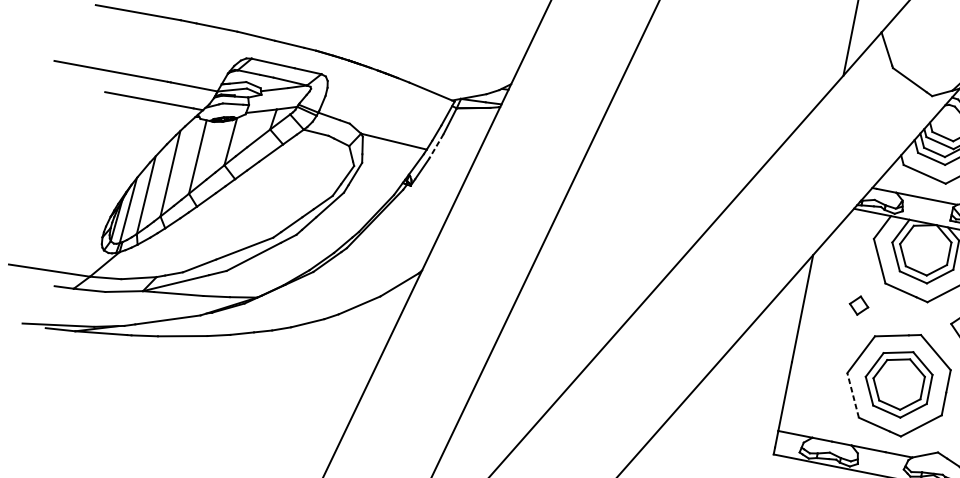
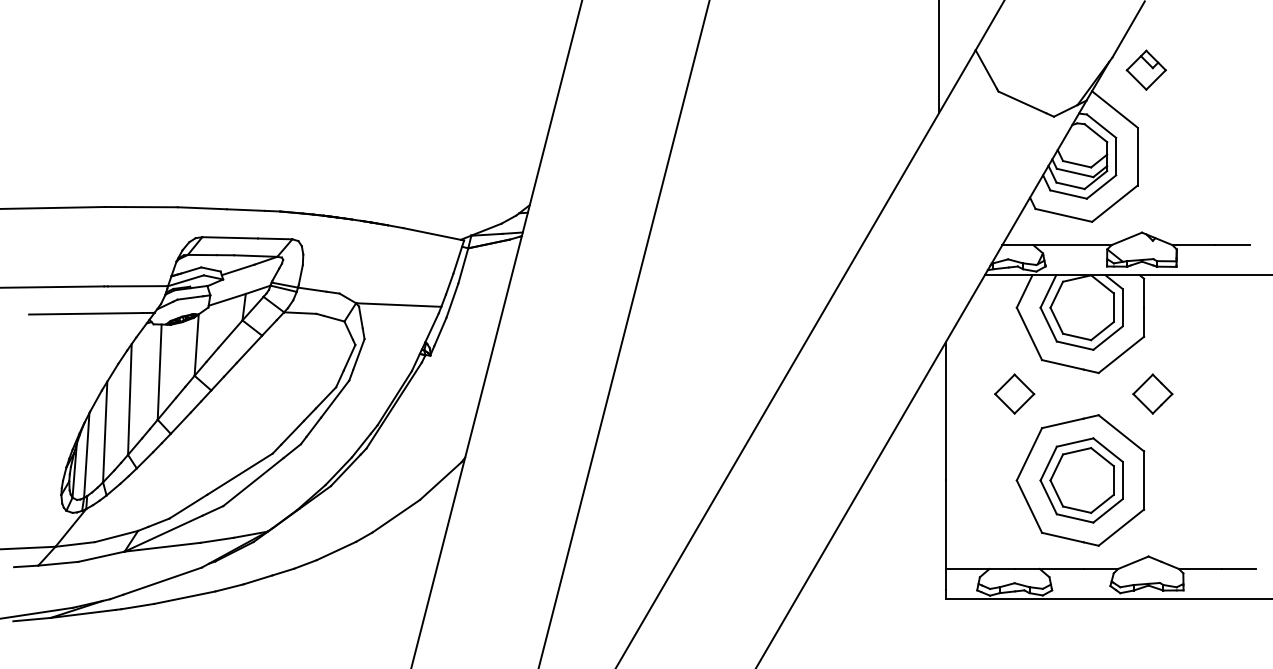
line: (436, 147) -> (452, 301), dashed -> solid
part: (858, 305) -> (1014, 393), size x1.67
line: (853, 395) -> (1029, 506), dashed -> solid

